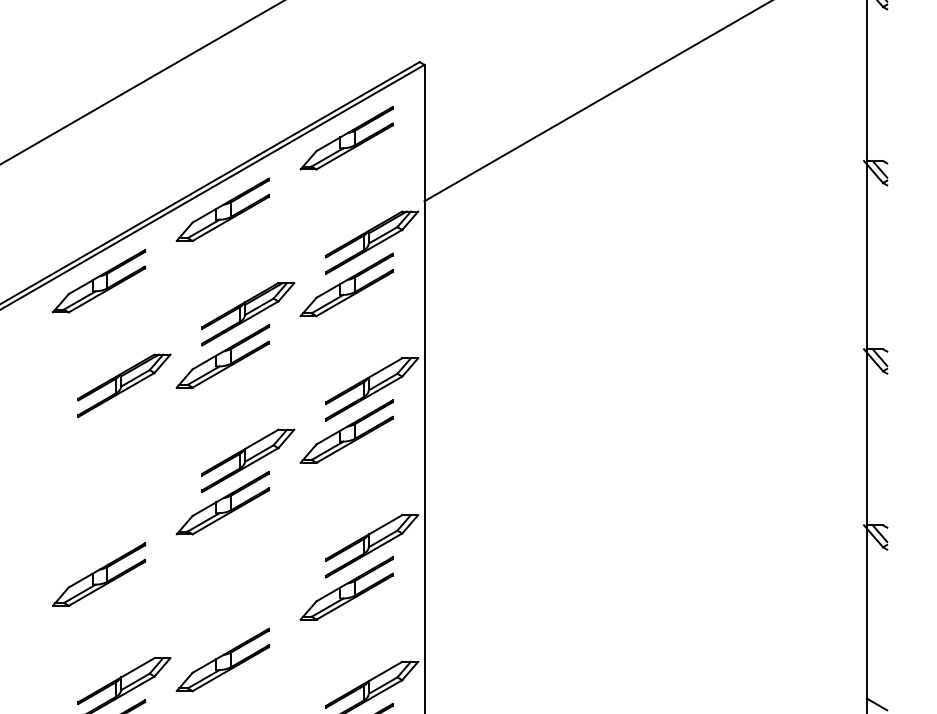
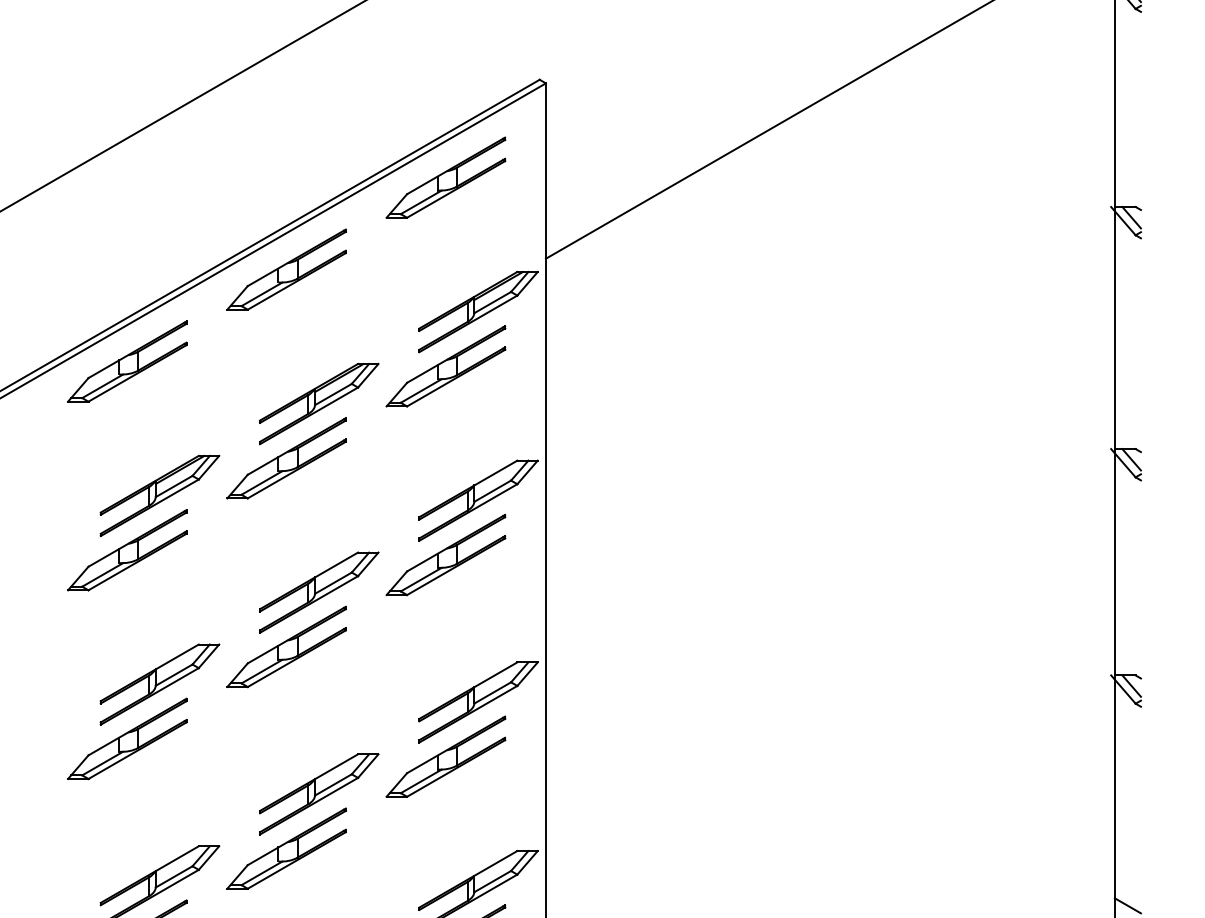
part: (98, 427) -> (126, 549), added
part: (124, 532) -> (160, 684), added
part: (248, 617) -> (319, 794), added

